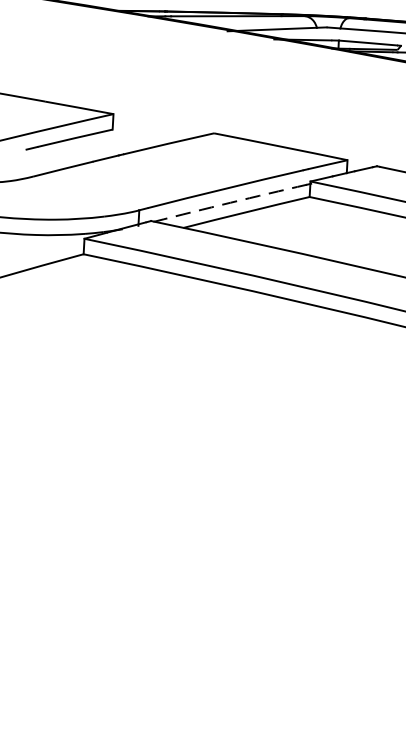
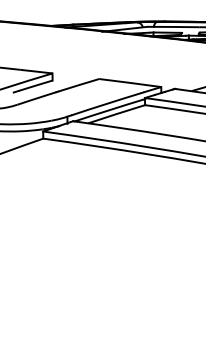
arc: (231, 203) -> (109, 110), dashed -> solid

